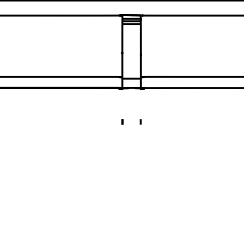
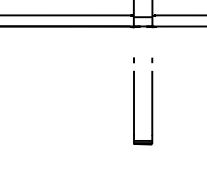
part: (123, 169) -> (135, 107), added

